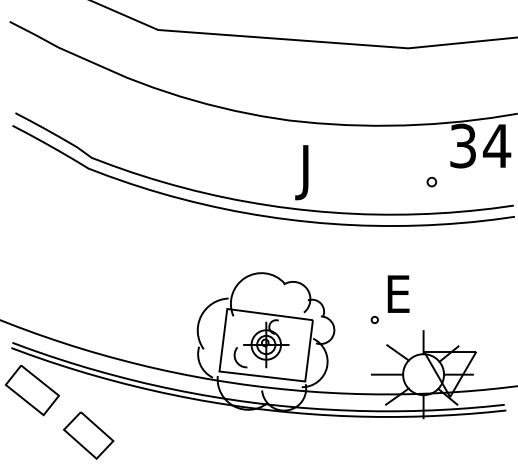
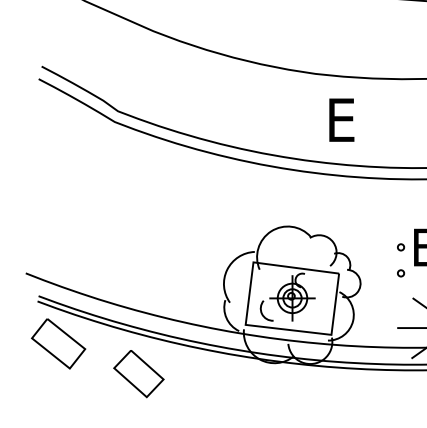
text: (311, 172) -> (337, 125), J -> E
part: (374, 293) -> (400, 246), added
part: (88, 435) -> (138, 373), moved

